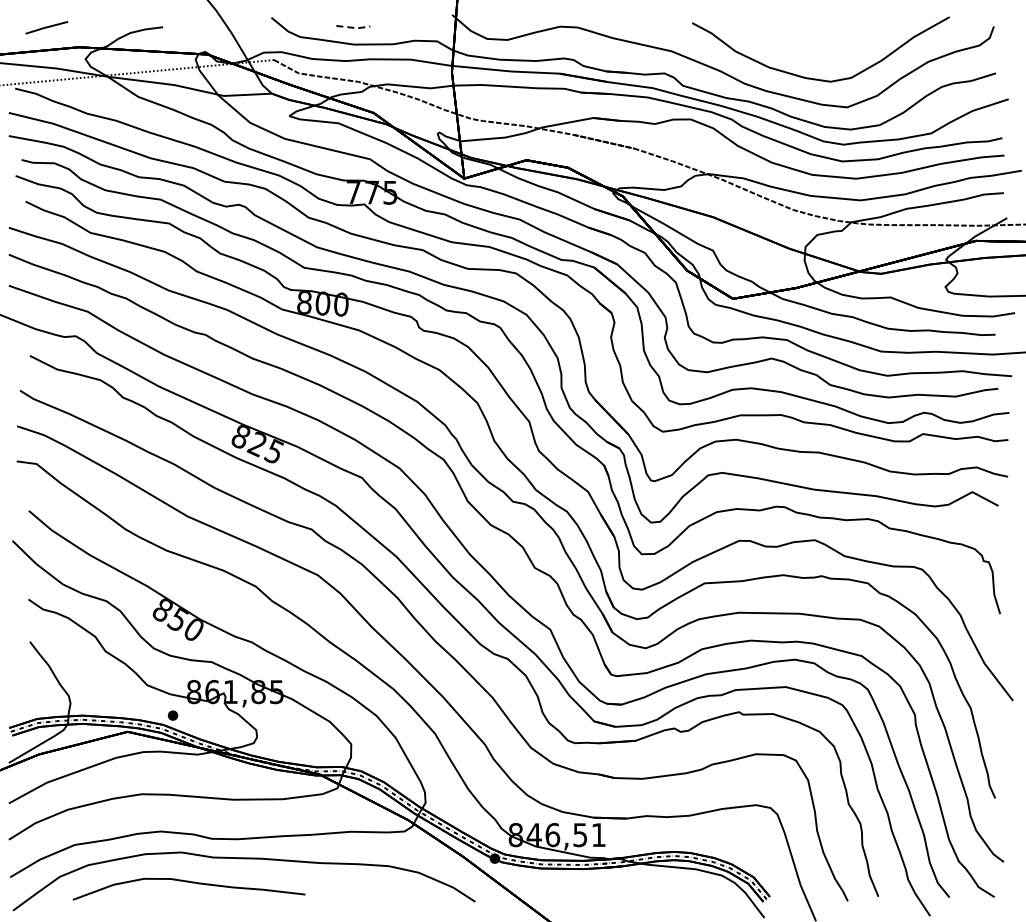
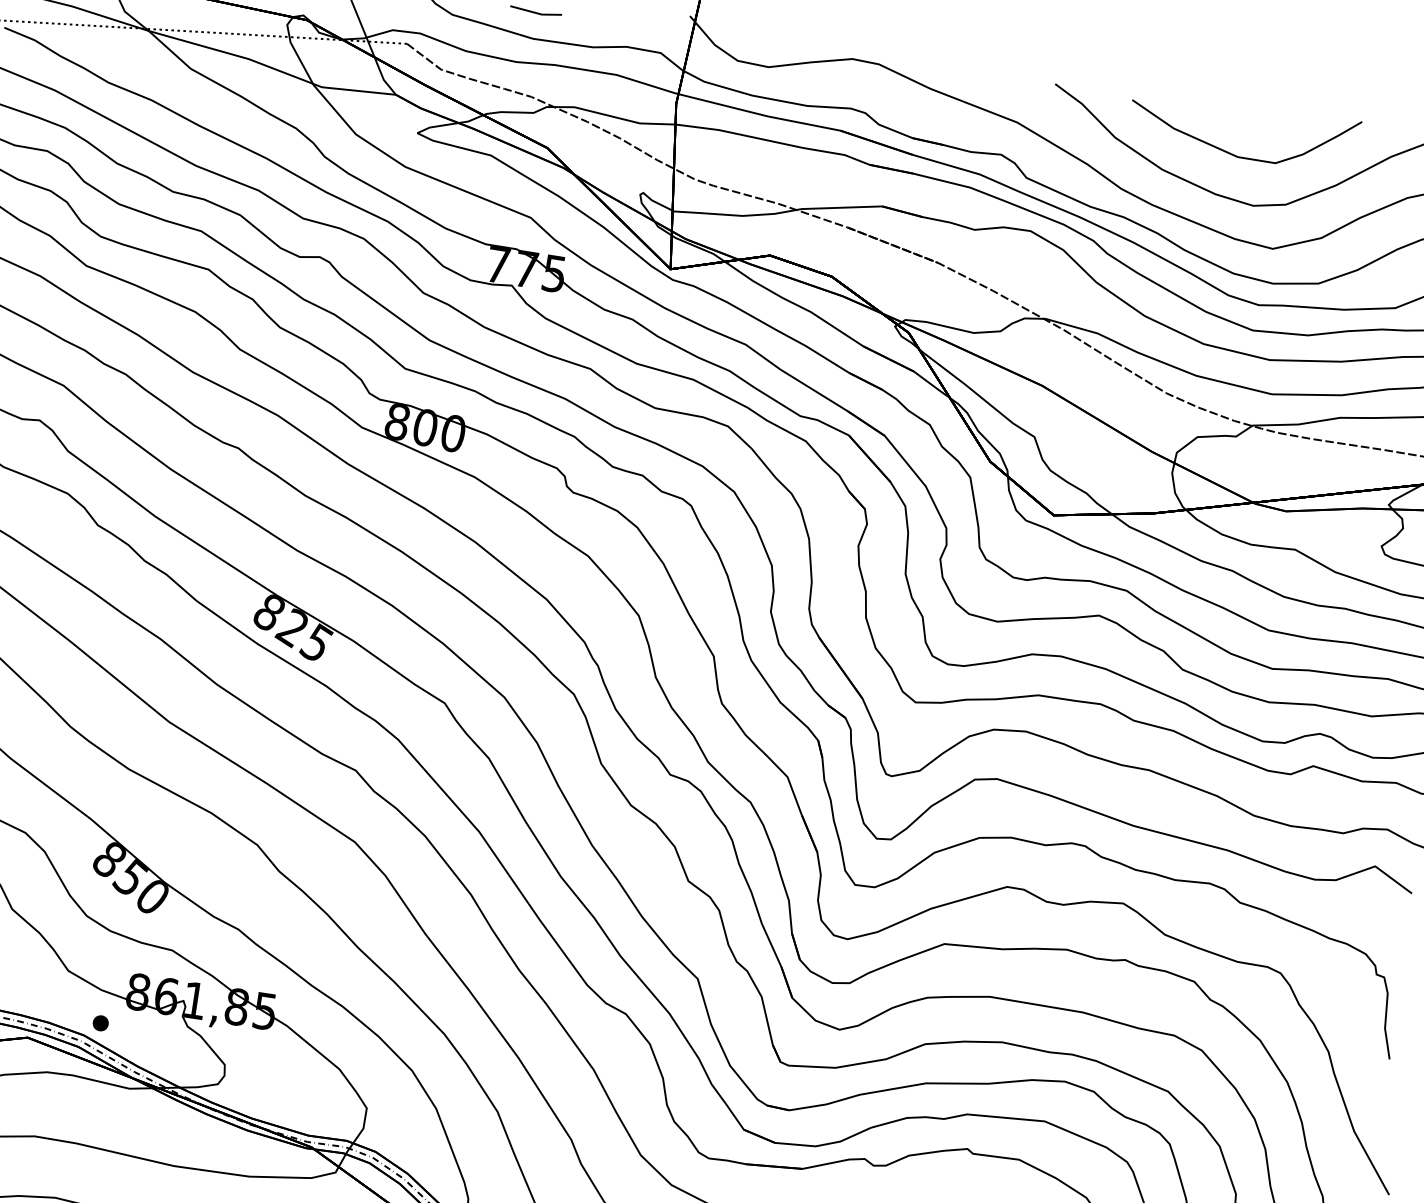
line: (354, 27) -> (537, 12), dashed -> solid
curve: (811, 49) -> (1231, 152), added

